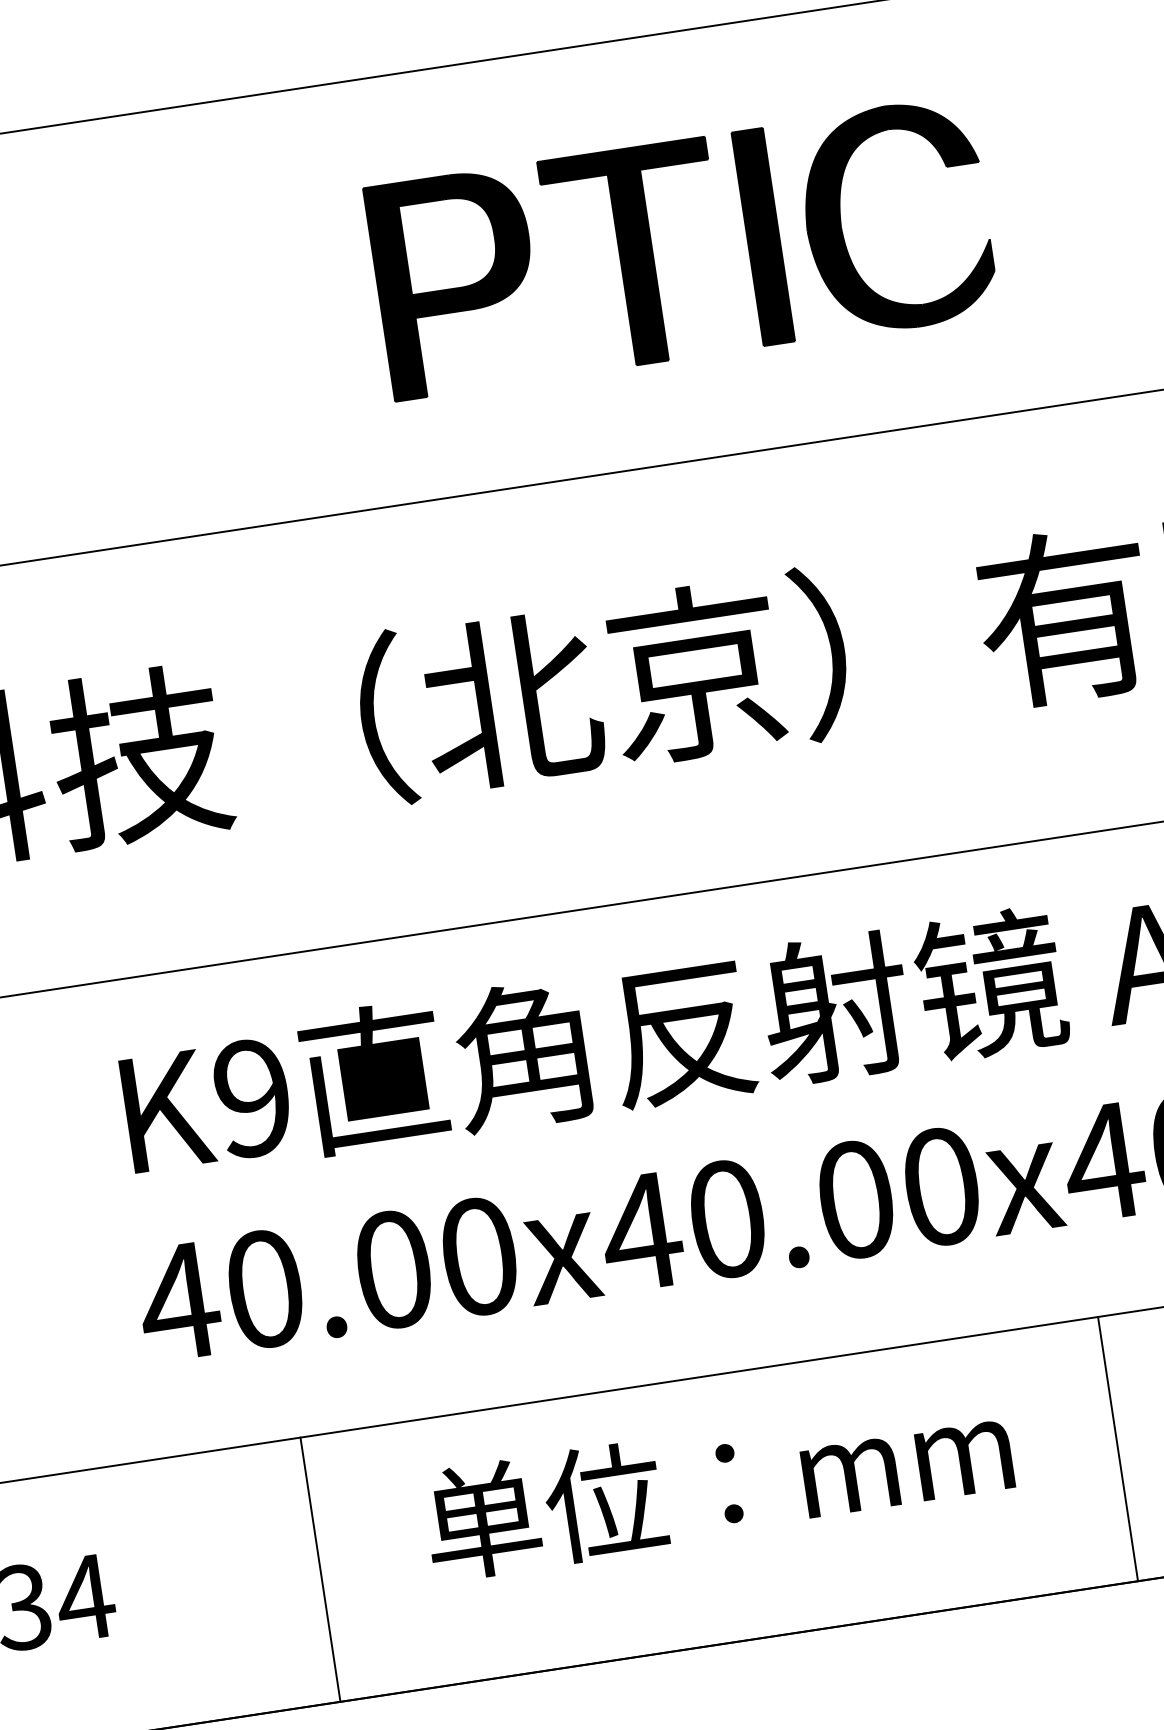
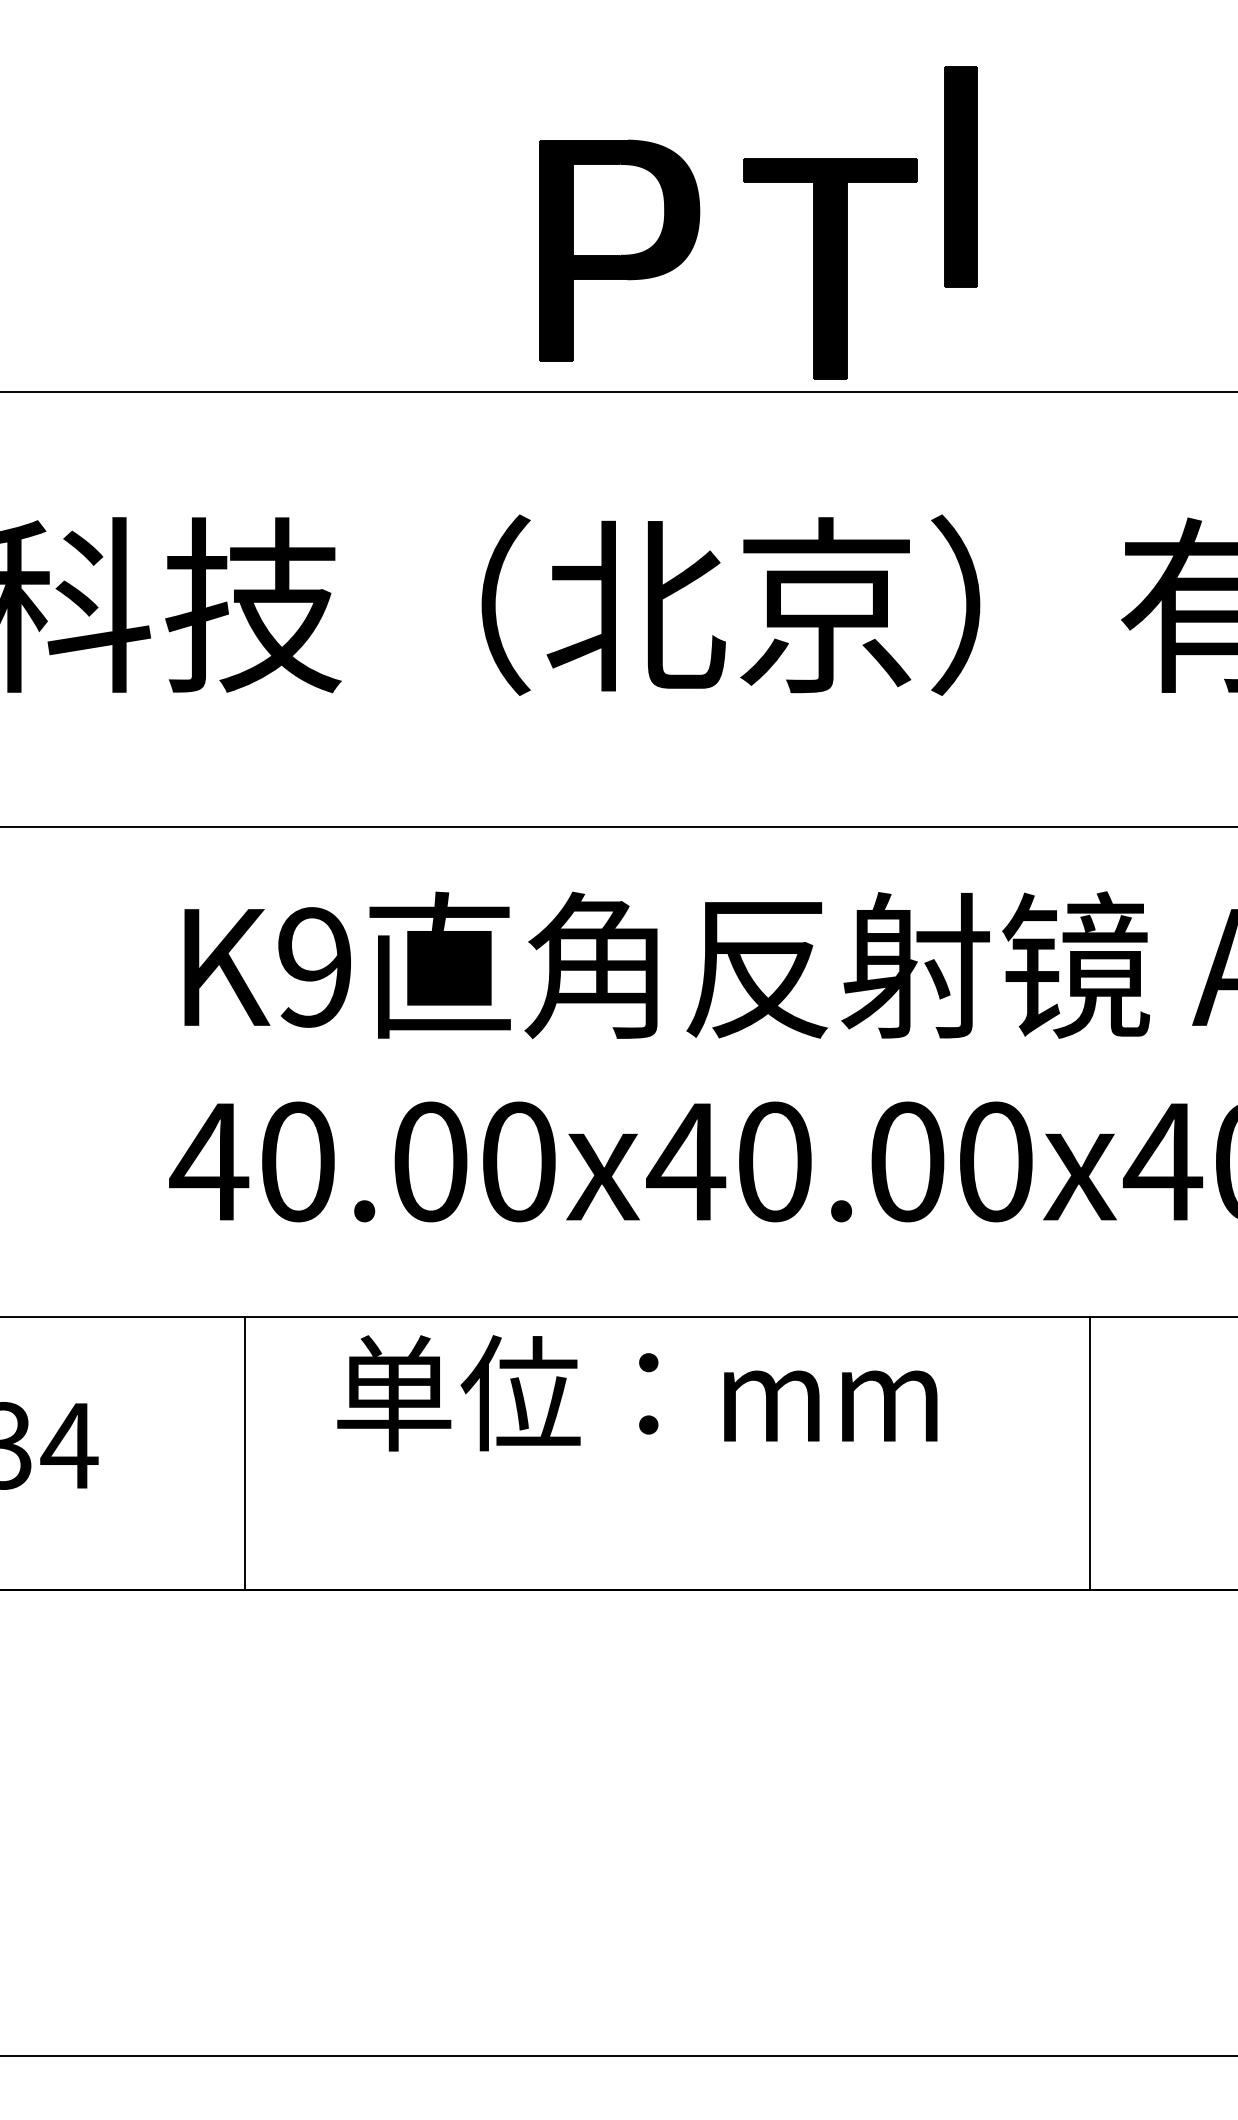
part: (841, 220) -> (1042, 171), removed
part: (636, 255) -> (830, 268), moved
part: (456, 283) -> (619, 250), moved
line: (1117, 1449) -> (1089, 1453), moved
text: (718, 1484) -> (637, 1393), moved
line: (320, 1569) -> (245, 1453), moved

